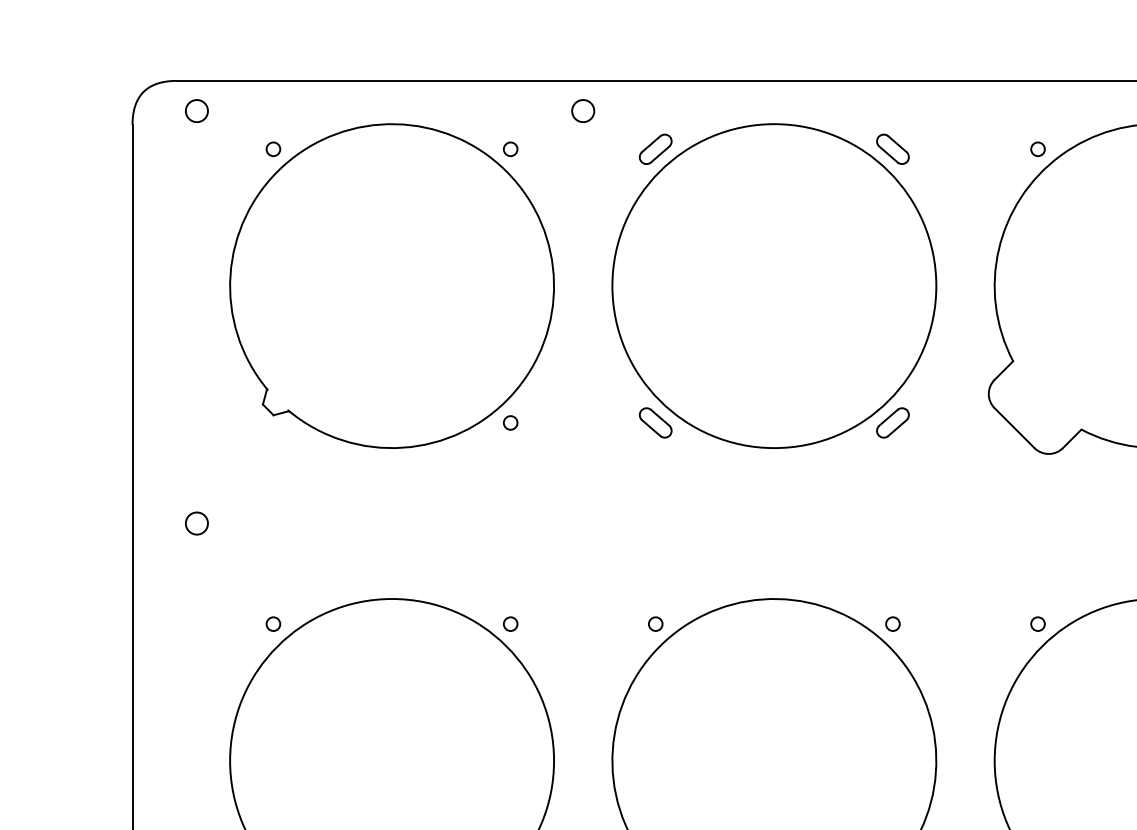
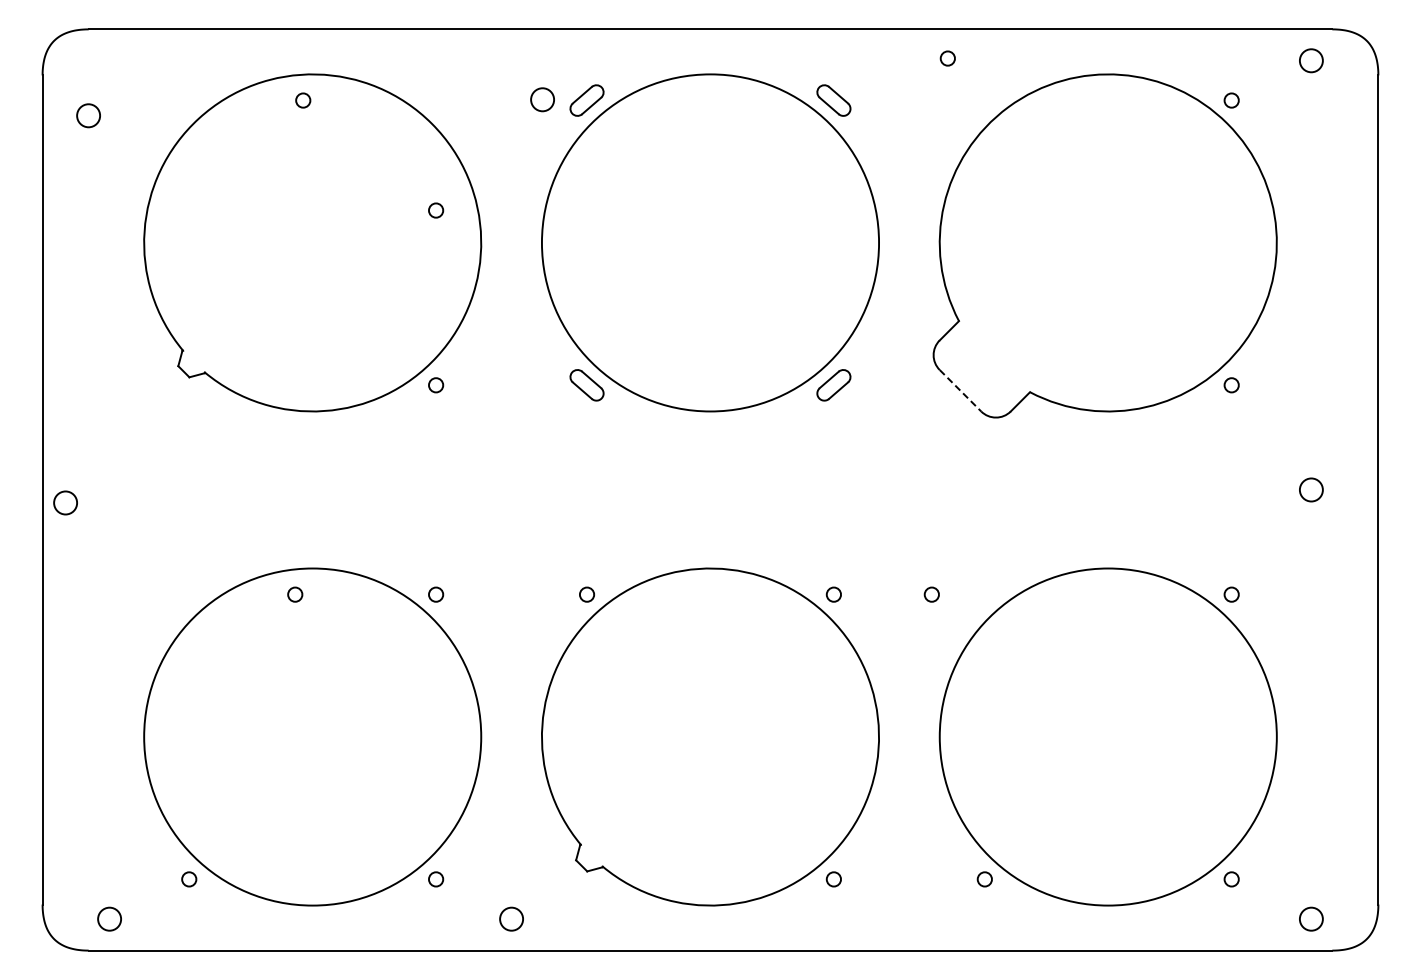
circle: (196, 110) -> (88, 115), moved
circle: (583, 110) -> (542, 99), moved
circle: (273, 149) -> (303, 100), moved
circle: (511, 149) -> (436, 210), moved
circle: (1037, 149) -> (947, 58), moved
line: (1014, 428) -> (960, 391), solid -> dashed
circle: (196, 523) -> (65, 502), moved
circle: (273, 623) -> (295, 594), moved
circle: (1037, 623) -> (931, 594), moved

